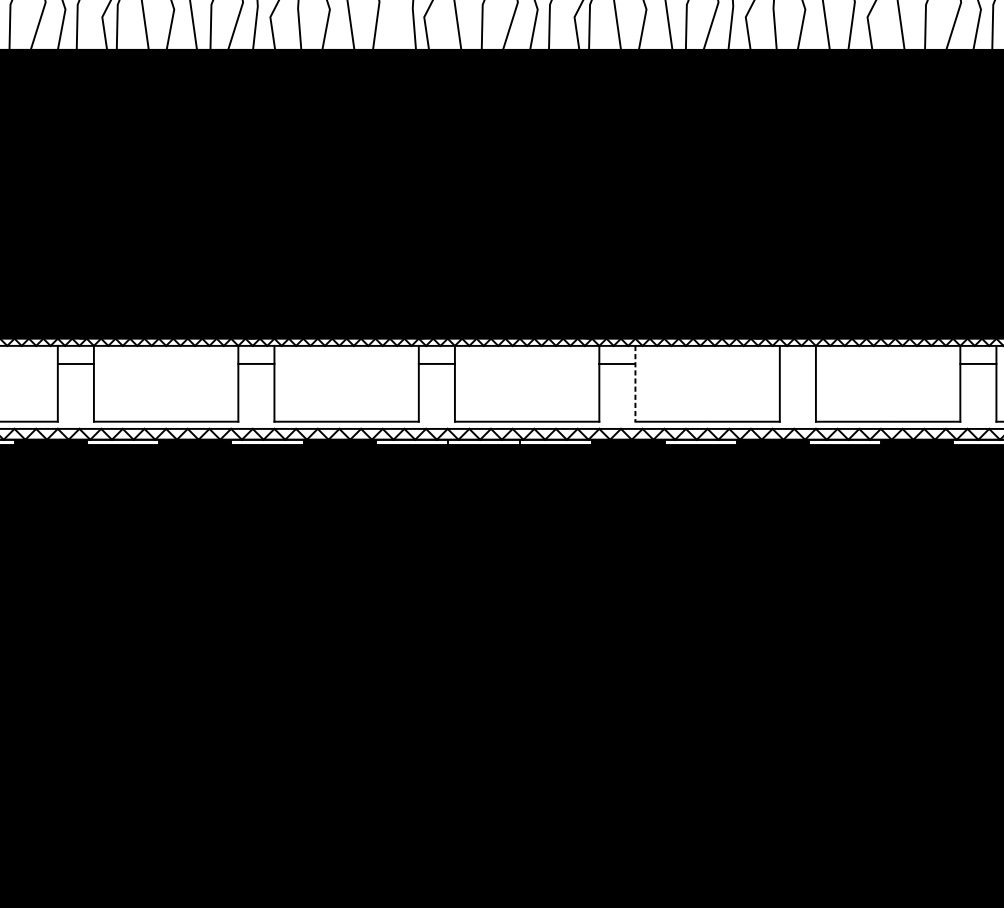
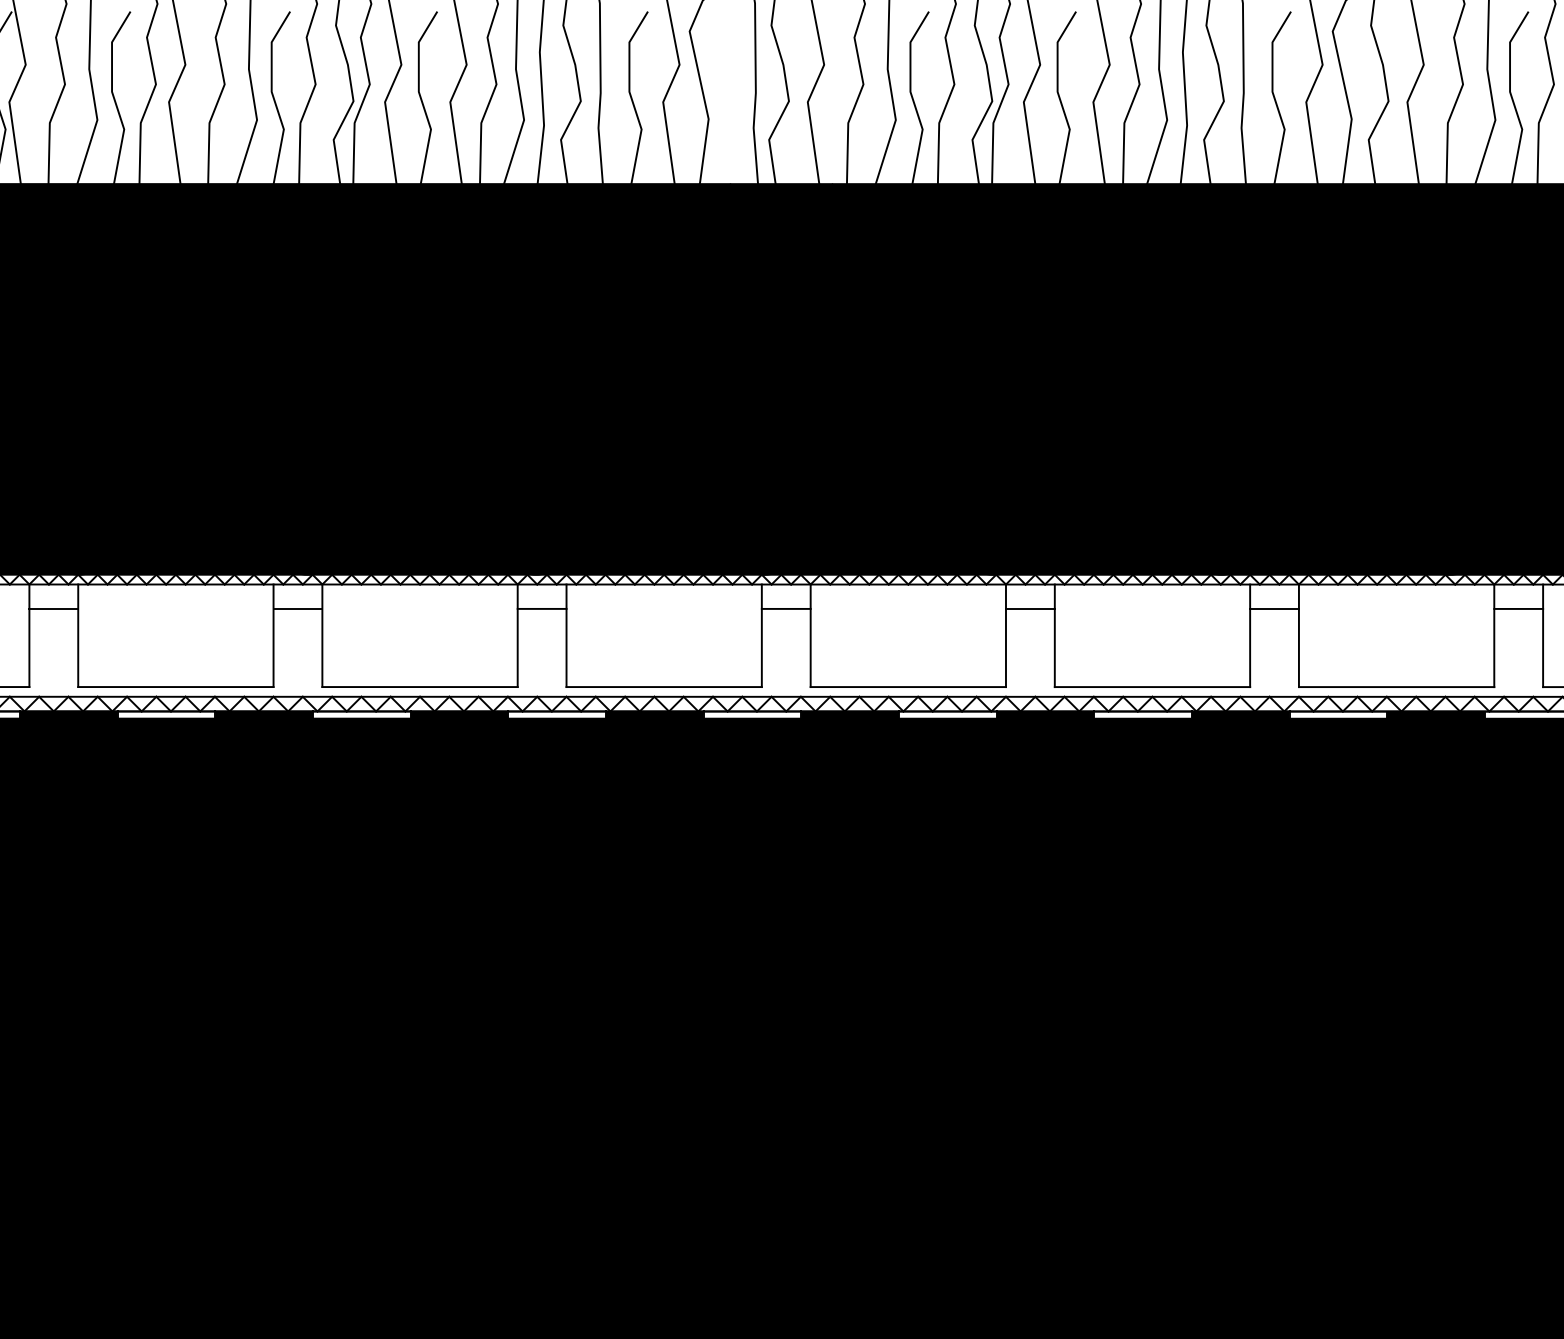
line: (797, 363) -> (1274, 608), added
line: (635, 384) -> (1054, 636), dashed -> solid
fill: (483, 442) -> (849, 714), added

